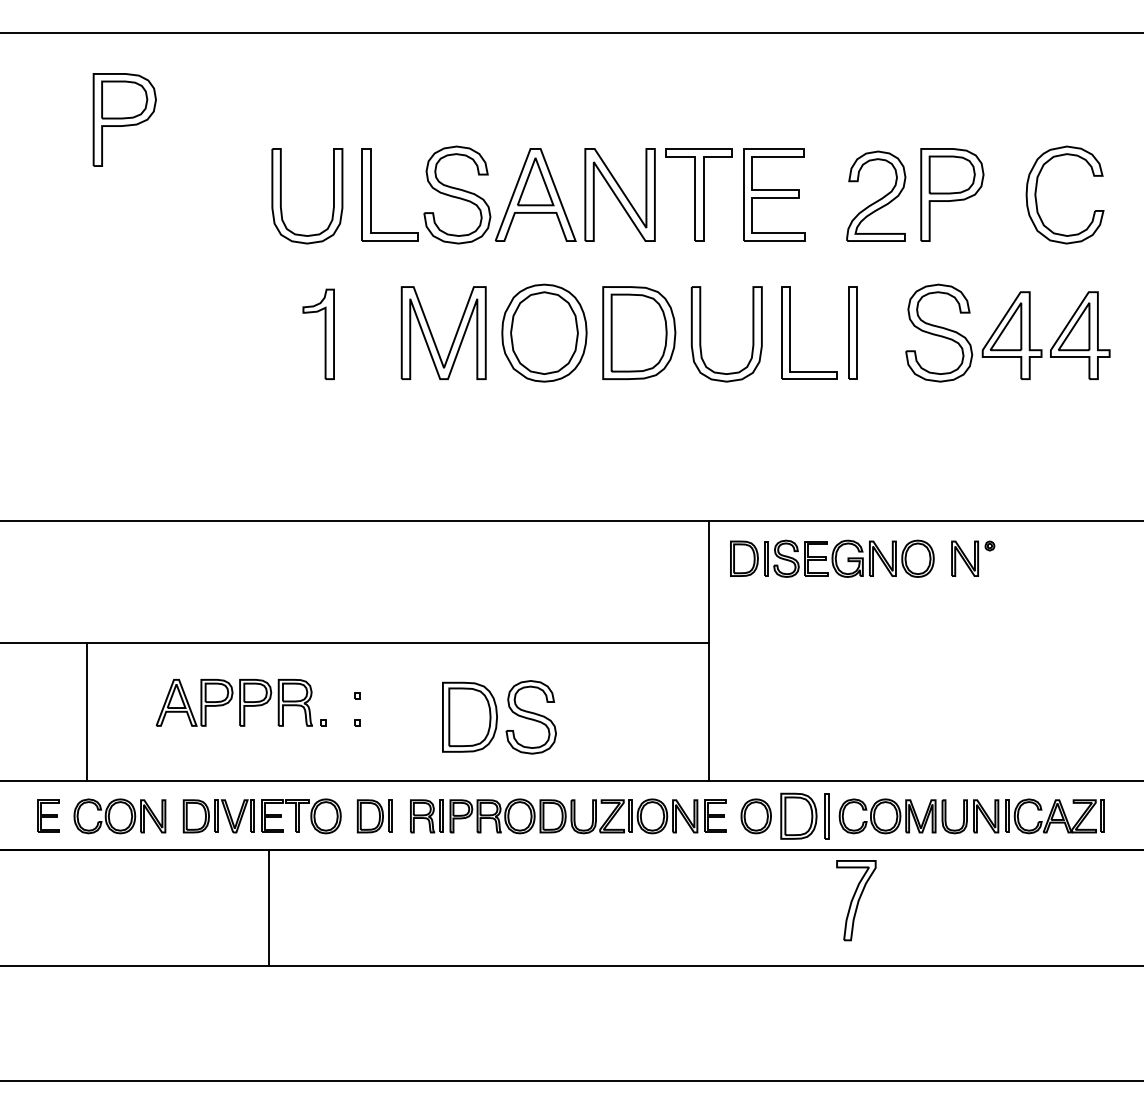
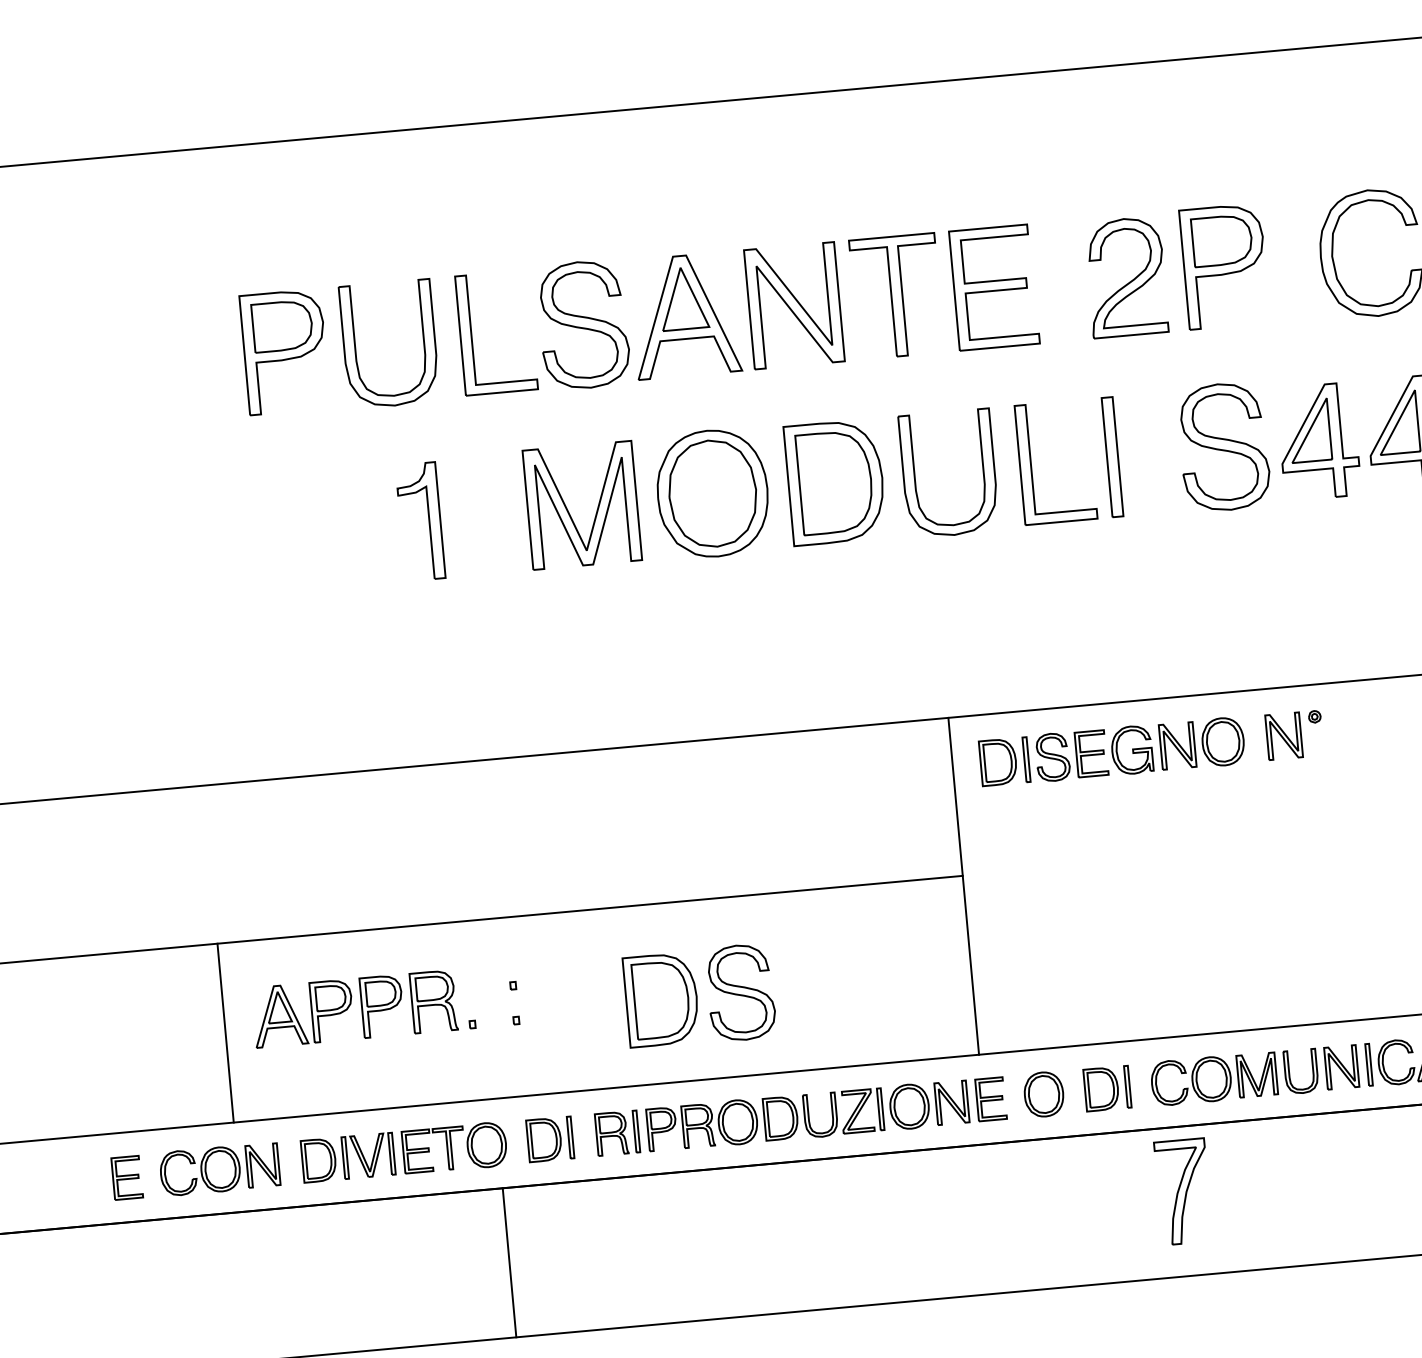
part: (124, 119) -> (284, 351), moved
line: (86, 712) -> (225, 1033), moved
part: (804, 816) -> (1106, 1088), size x0.71
line: (269, 907) -> (509, 1262), moved

